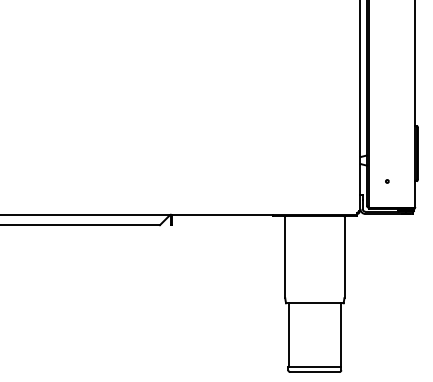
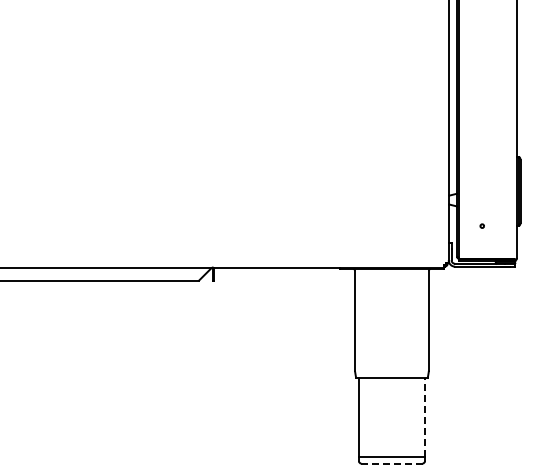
line: (340, 334) -> (424, 416), solid -> dashed
line: (314, 372) -> (391, 463), solid -> dashed

